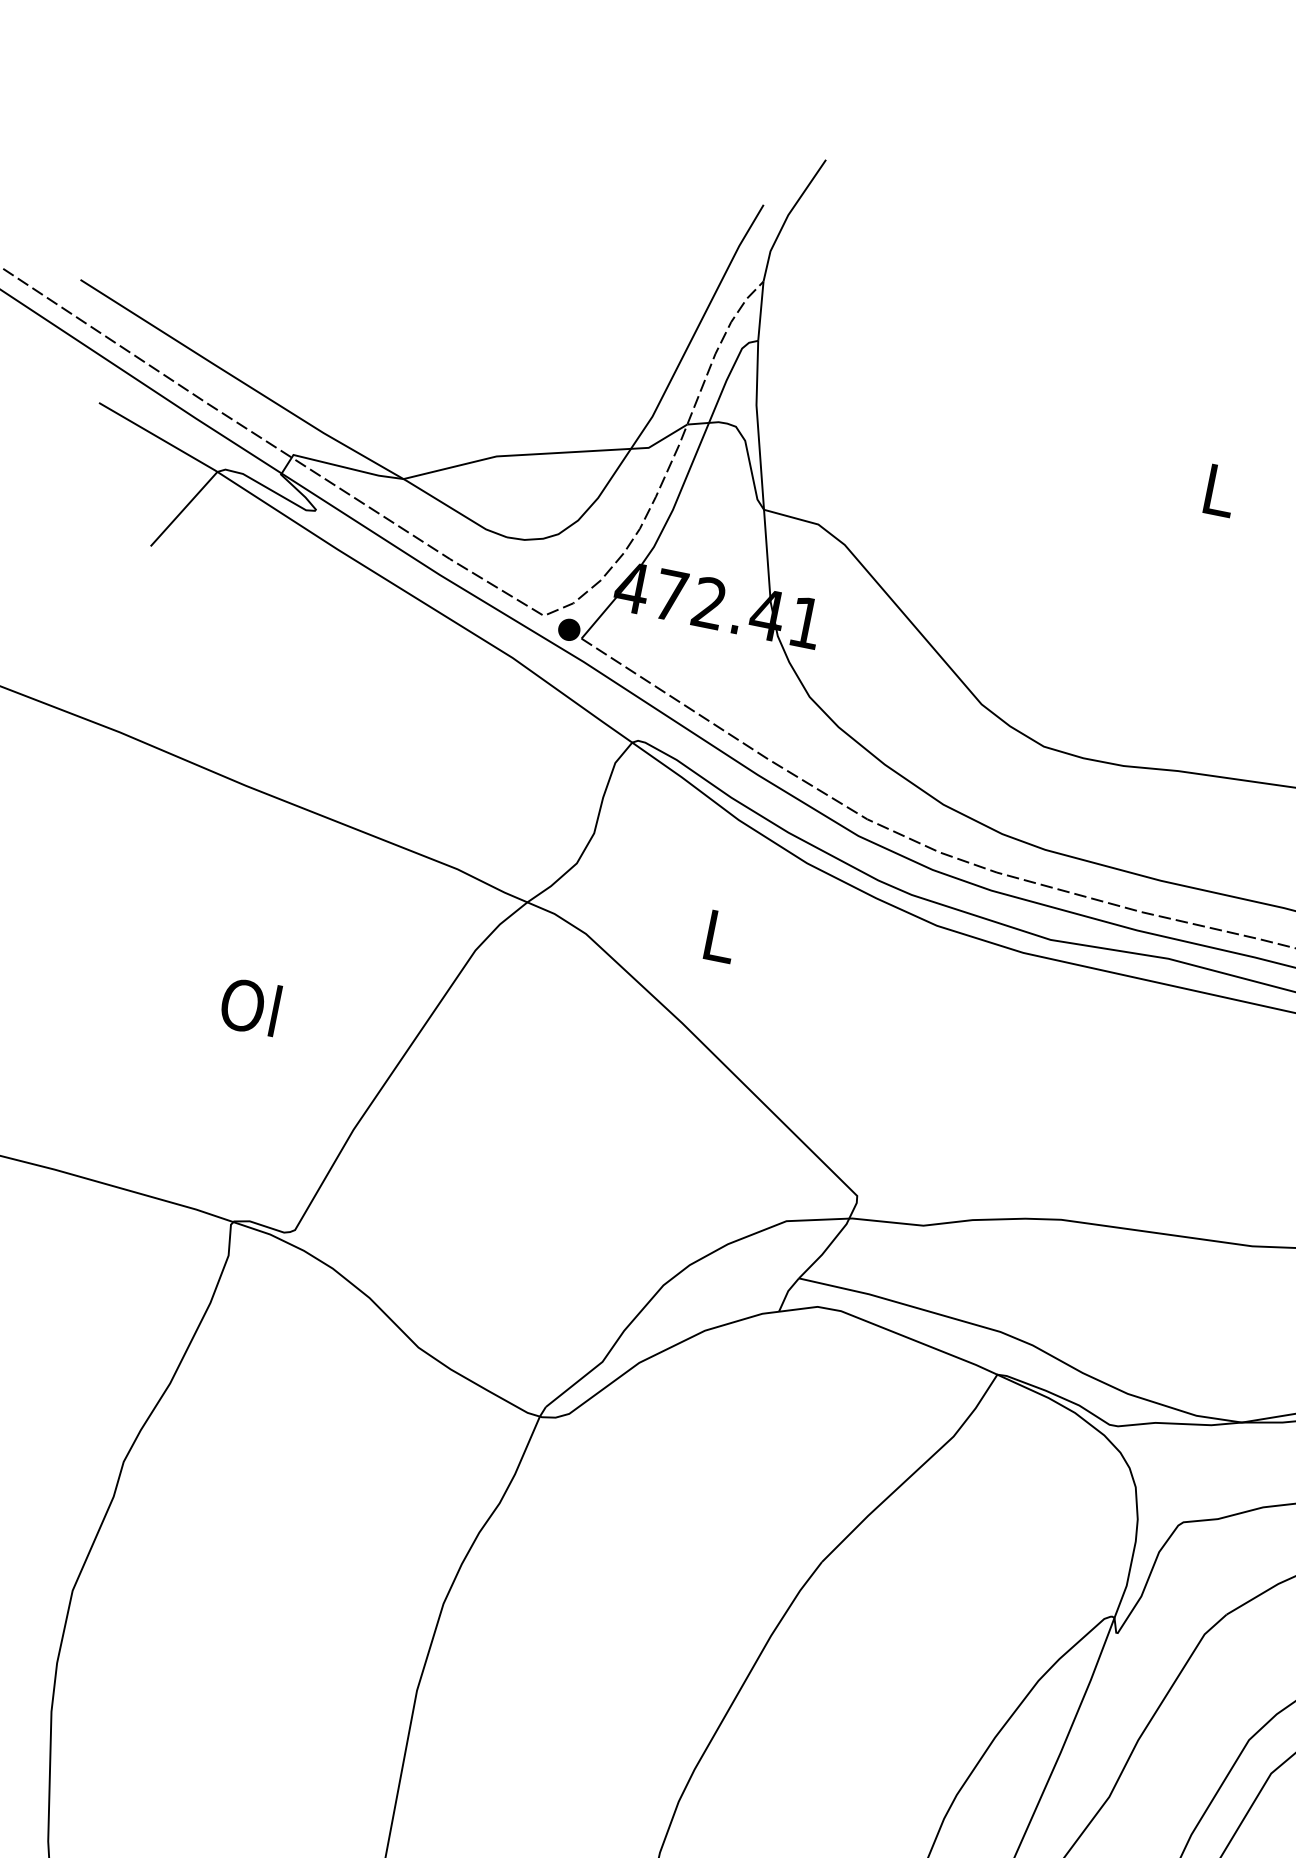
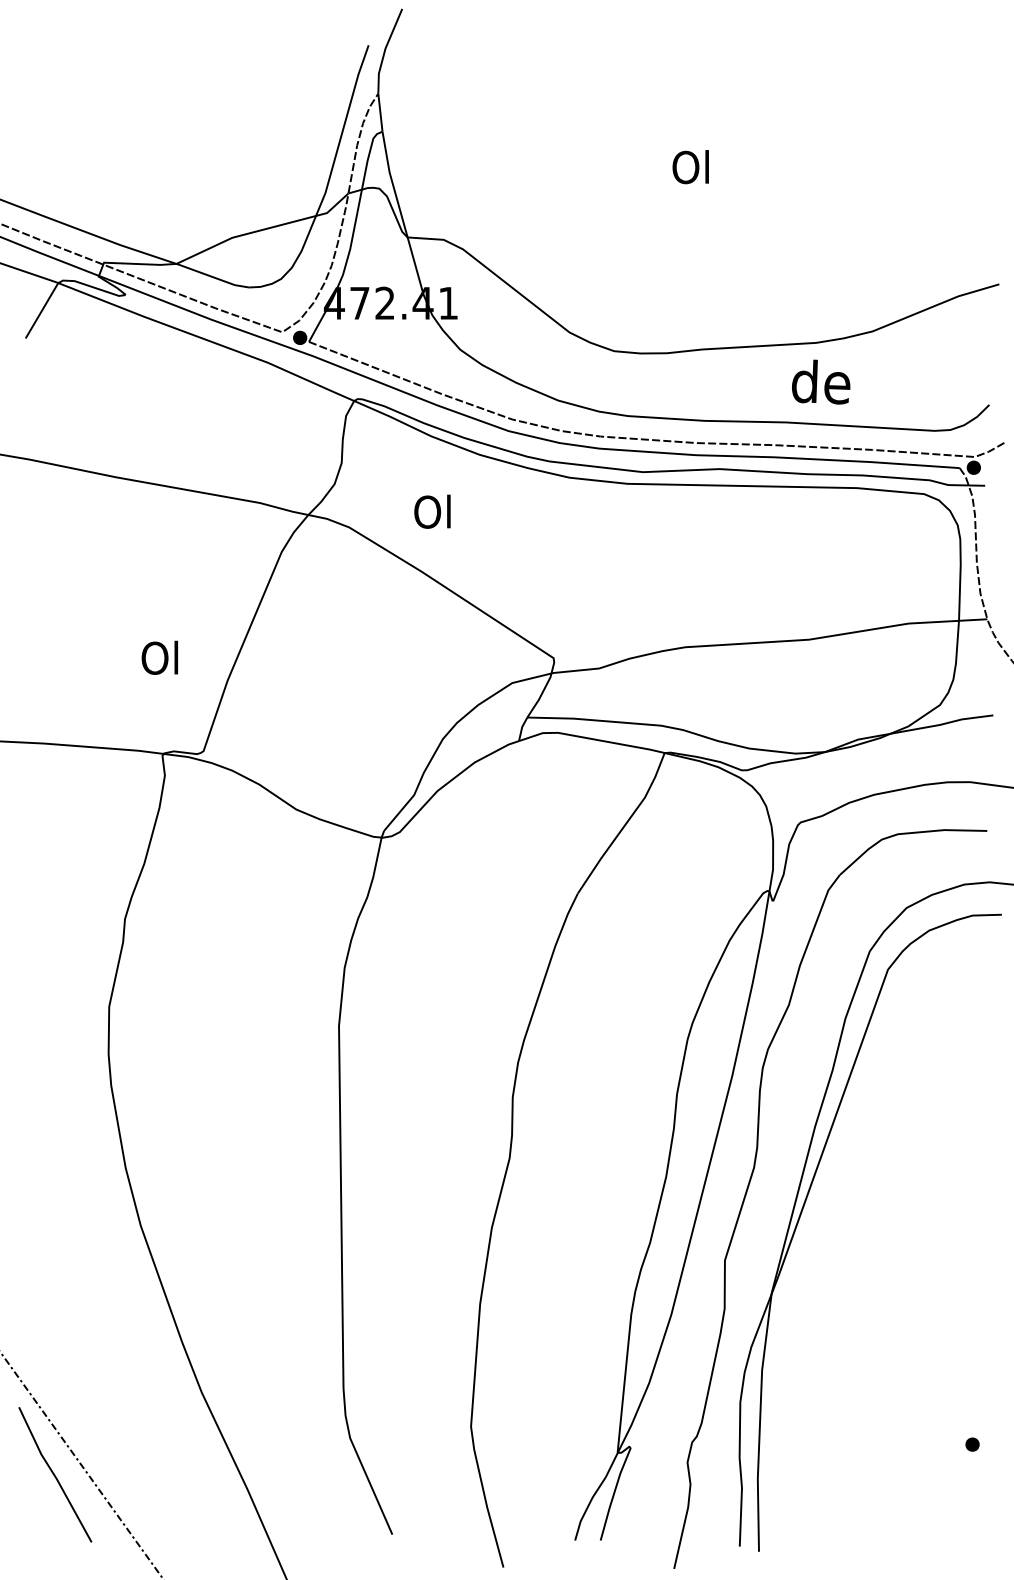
text: (1216, 490) -> (690, 167), L -> Ol
text: (717, 935) -> (432, 511), L -> Ol
text: (249, 1005) -> (159, 657), moved

